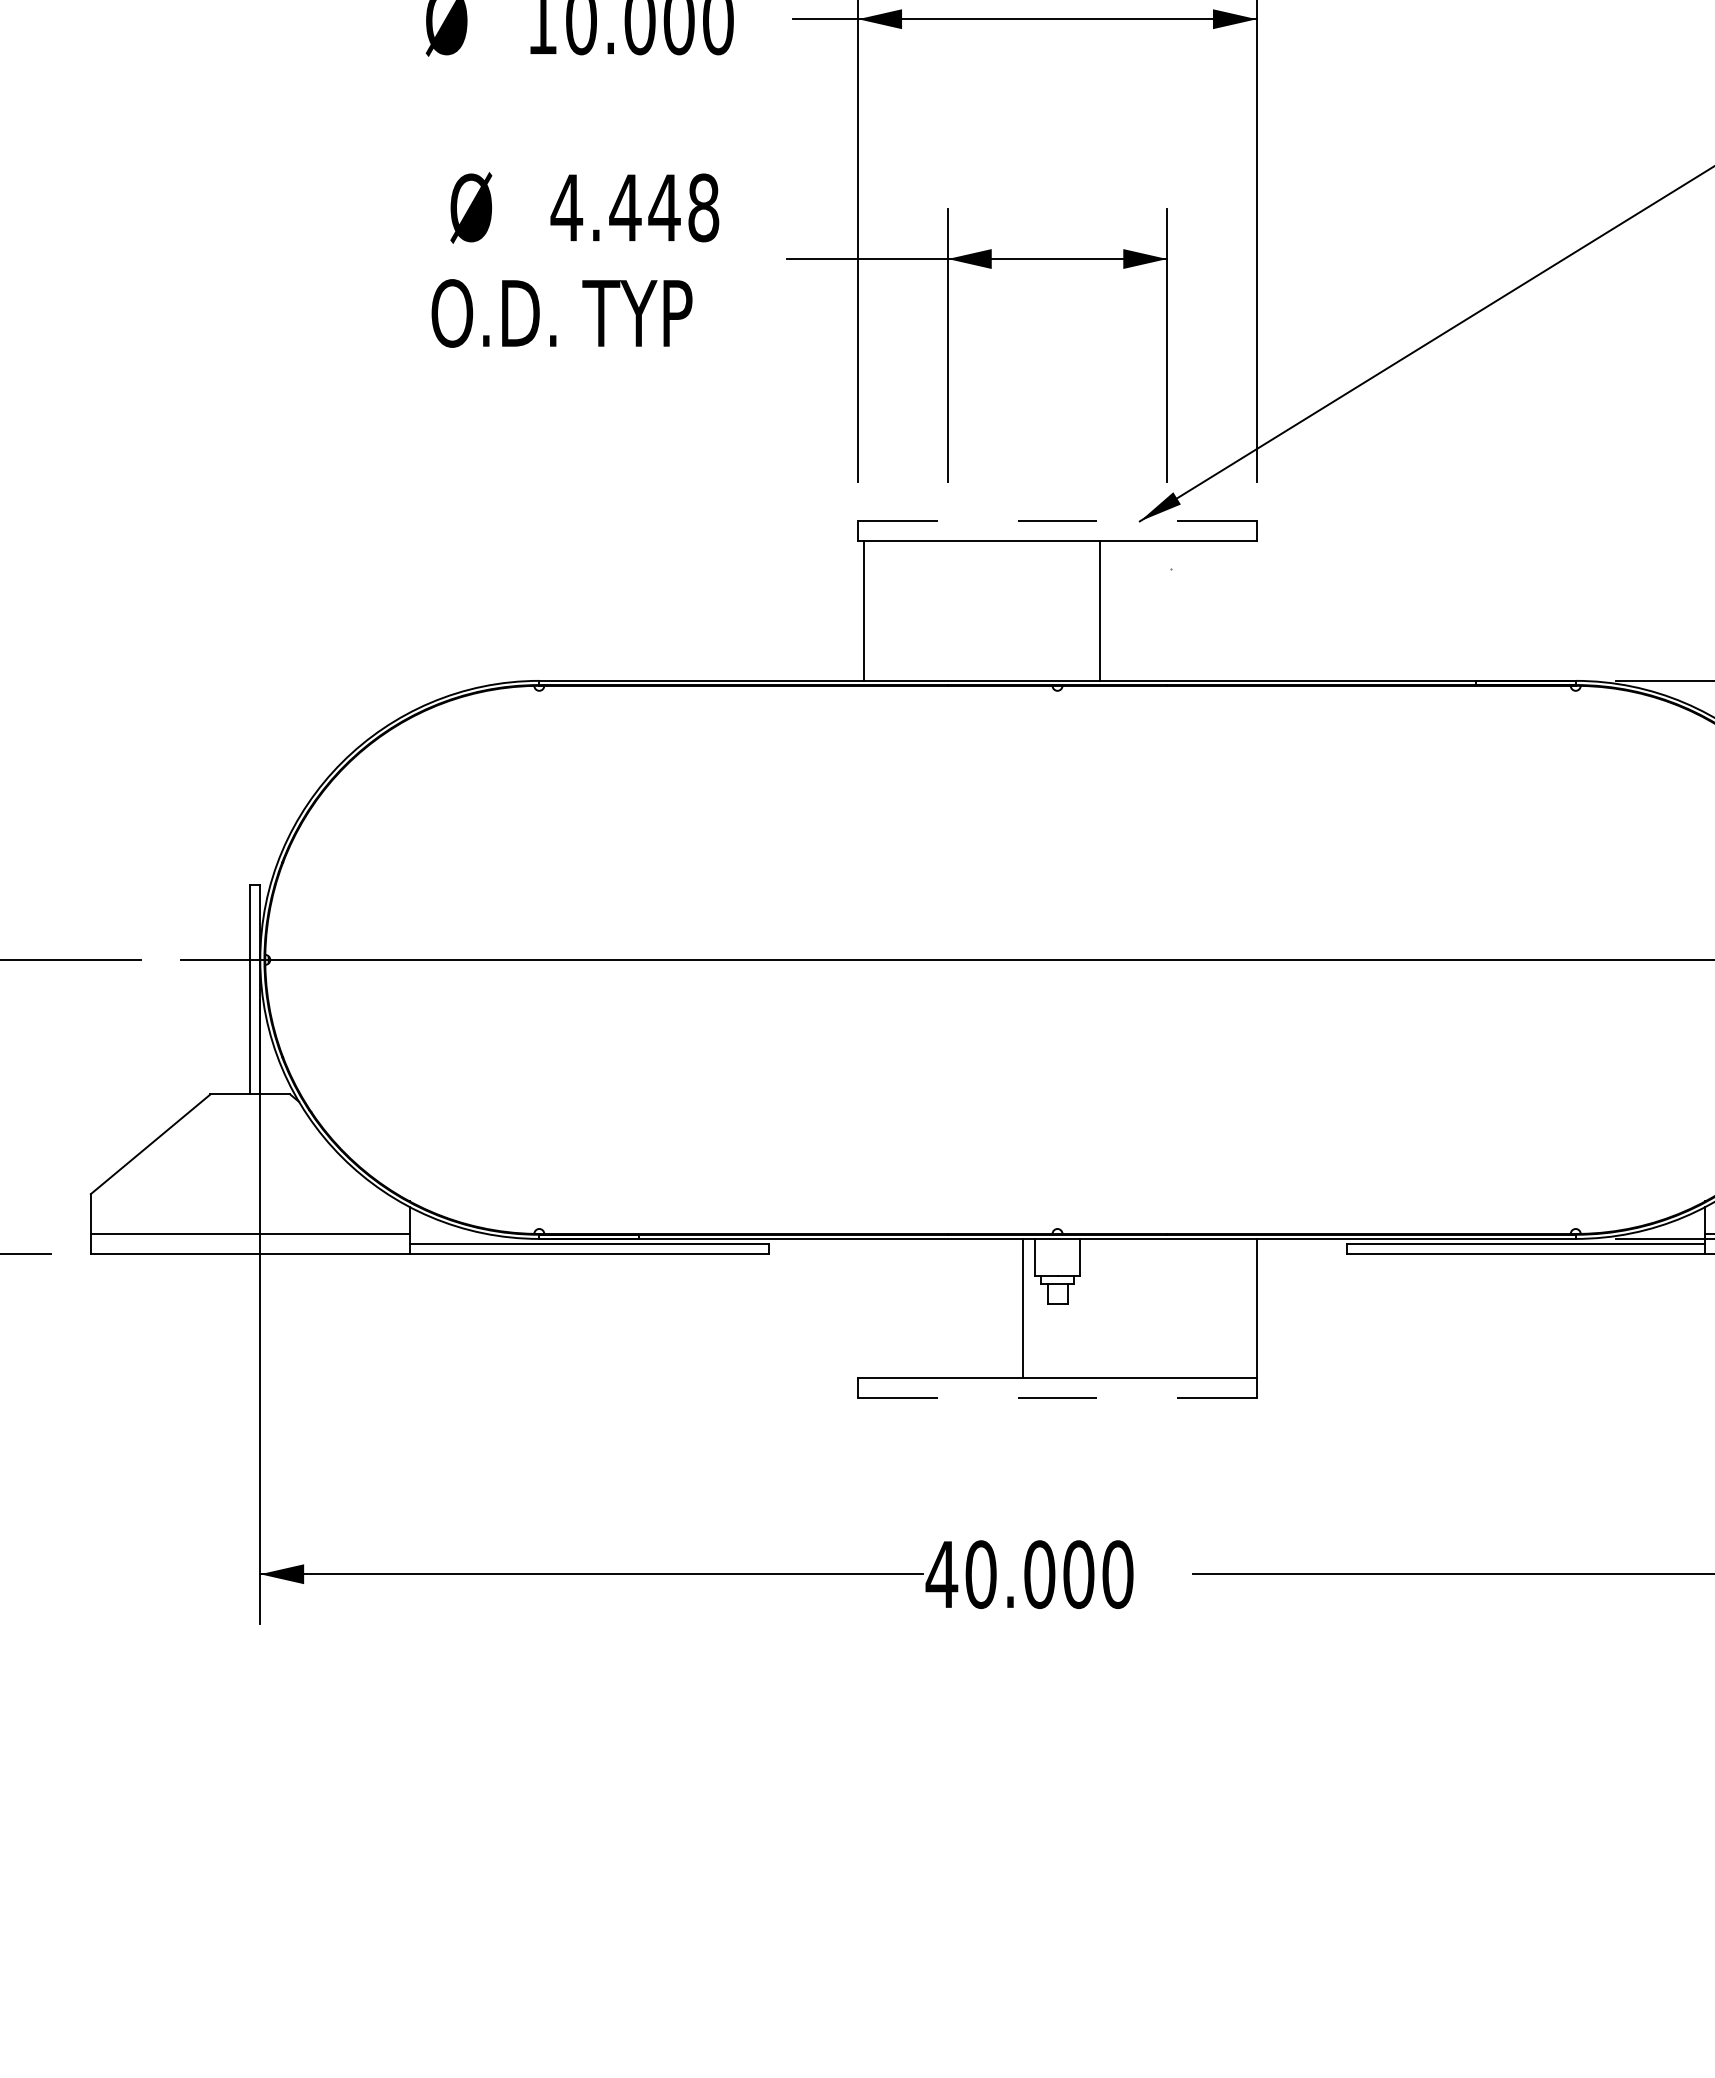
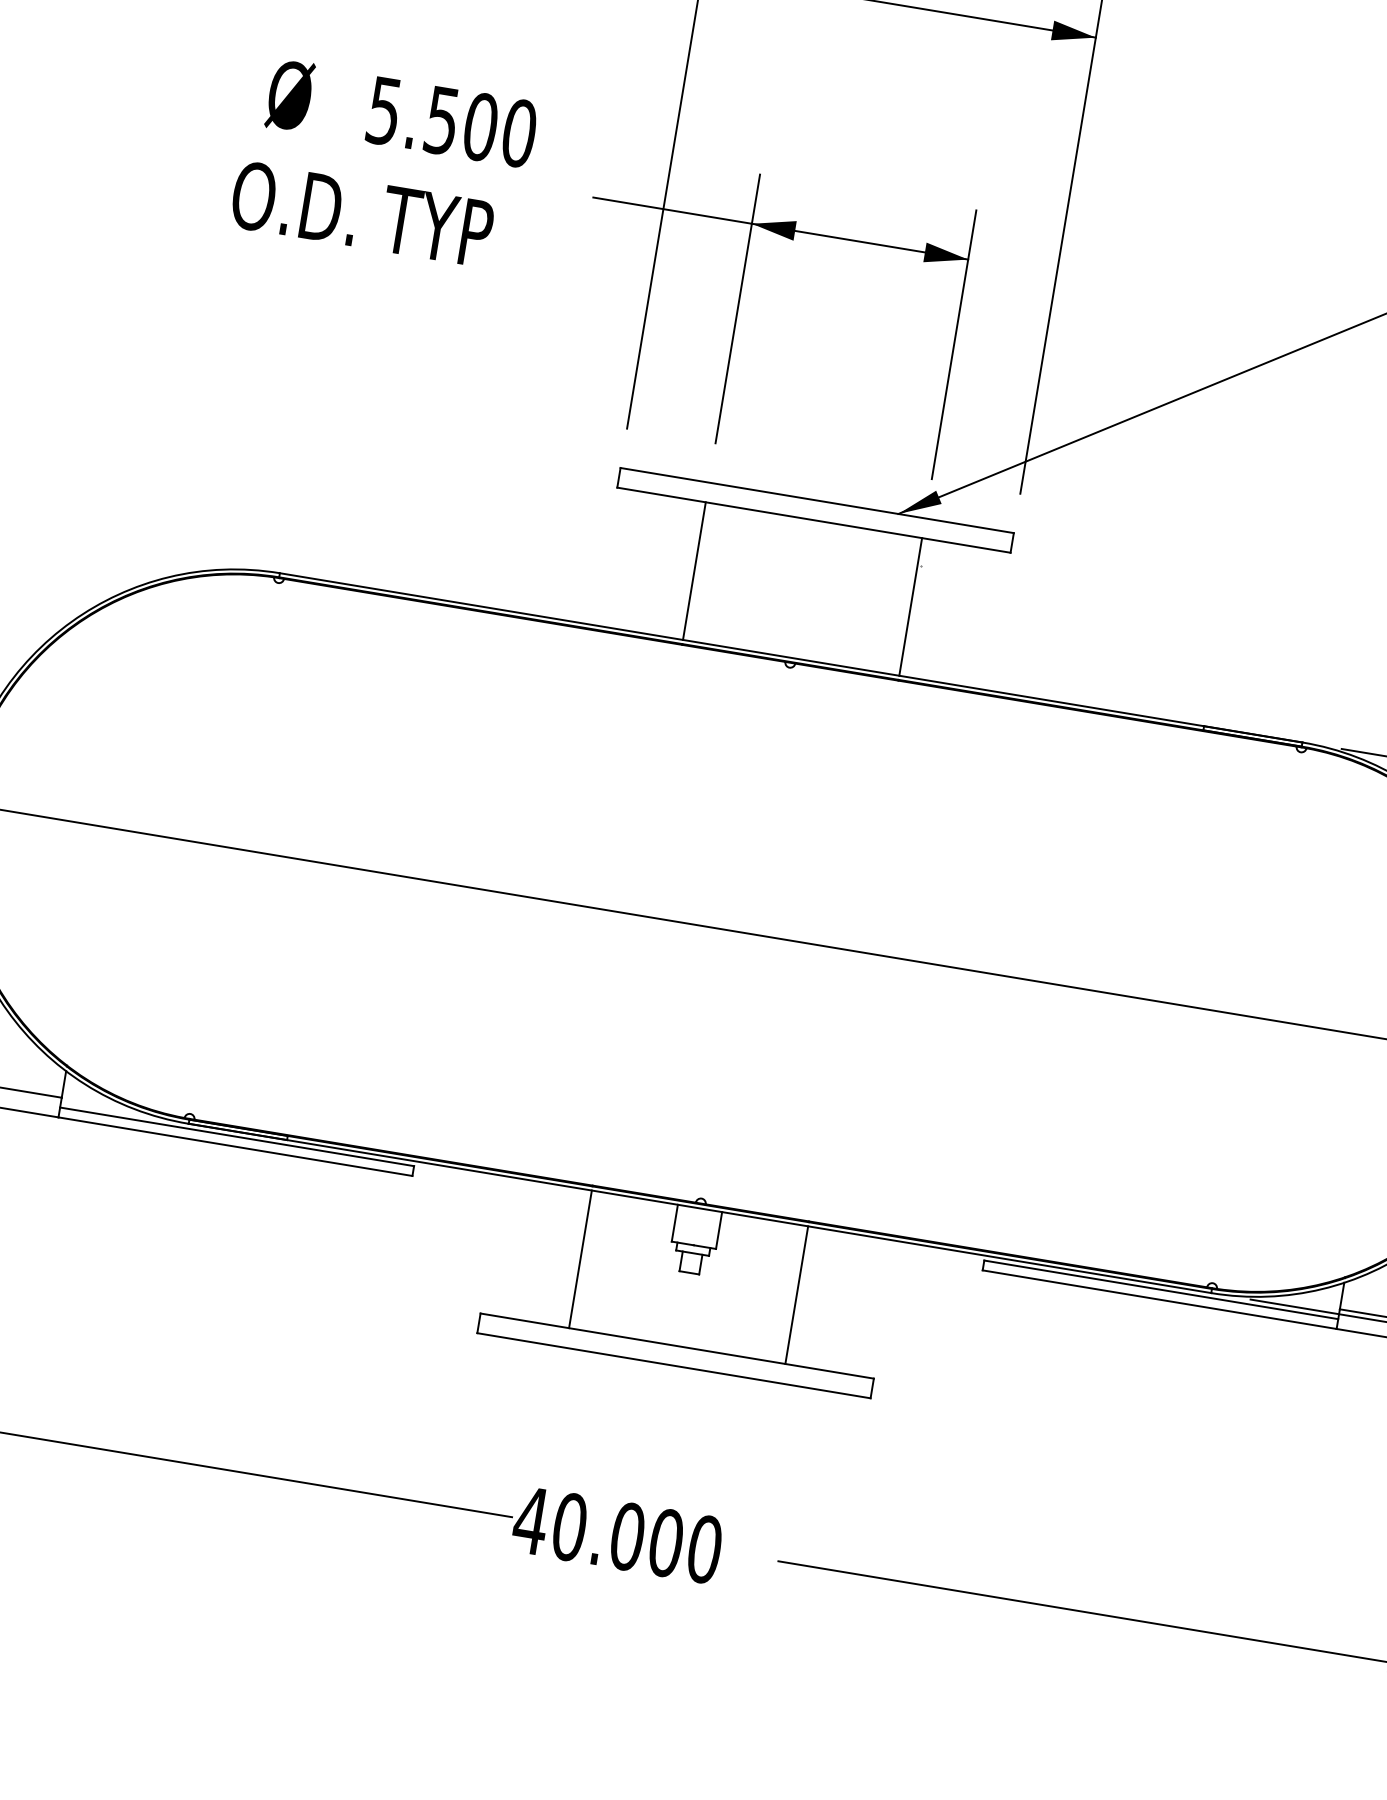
text: (634, 207) -> (451, 121), 4.448 -> 5.500
line: (1057, 521) -> (817, 500), dashed -> solid
line: (863, 610) -> (694, 570), moved
line: (1100, 610) -> (911, 606), moved
line: (1022, 1308) -> (580, 1259), moved
line: (1257, 1308) -> (797, 1295), moved
line: (1058, 1398) -> (674, 1366), dashed -> solid

